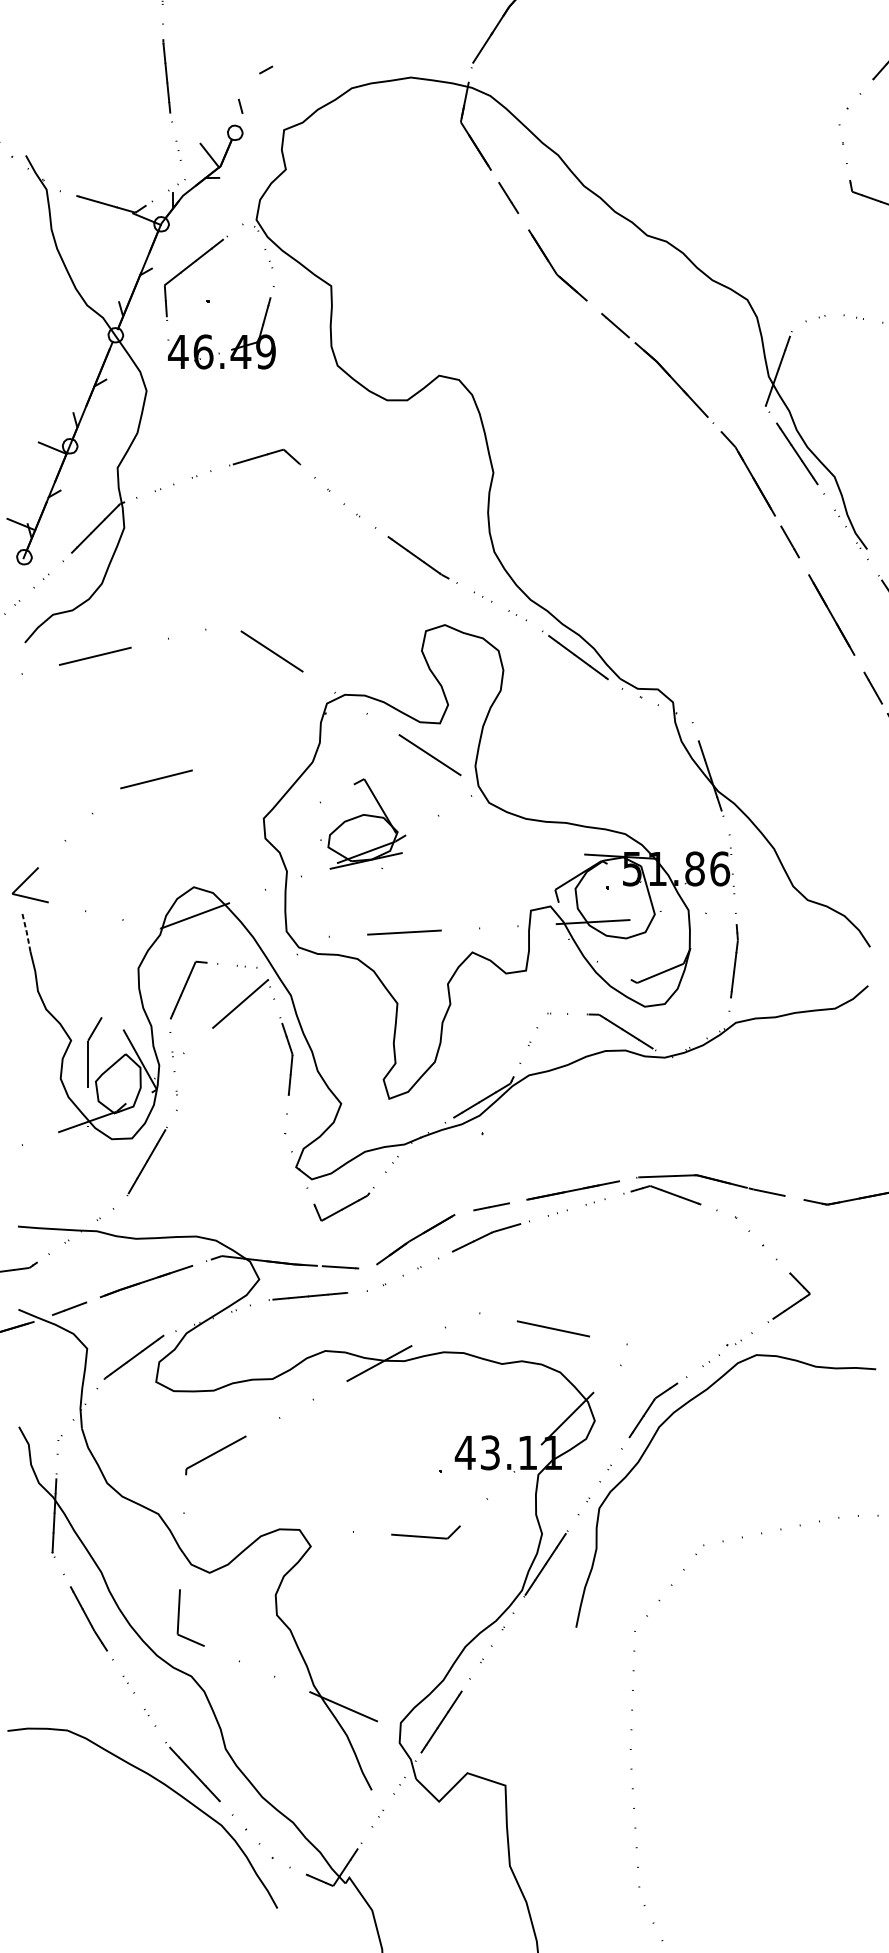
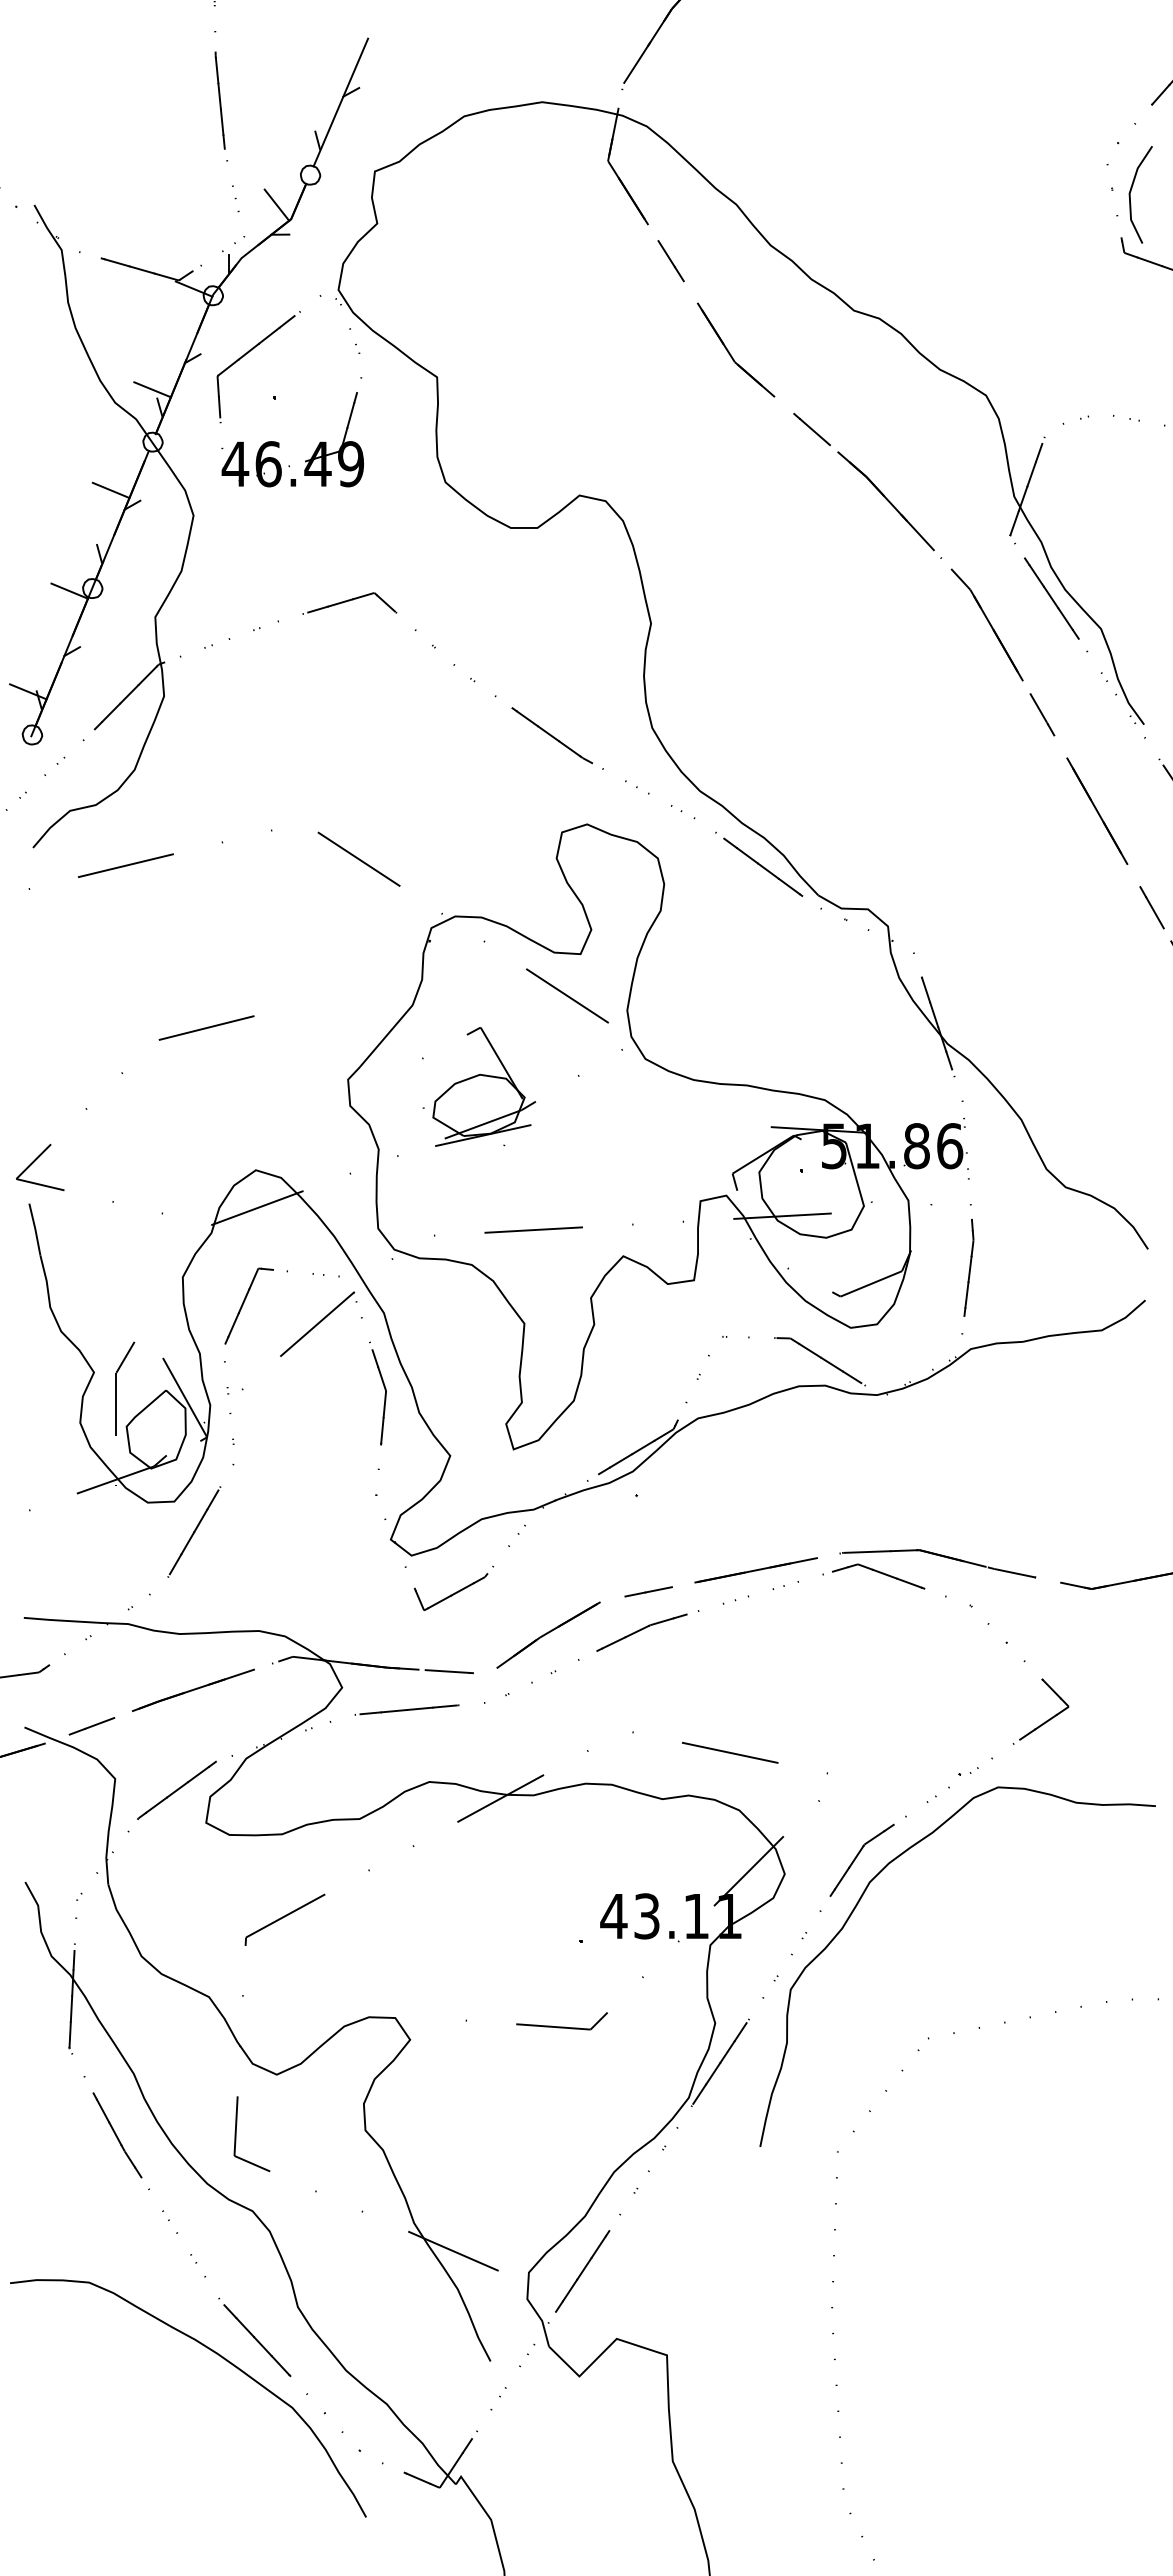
line: (258, 77) -> (340, 102), added
line: (857, 145) -> (1131, 191), added
line: (115, 295) -> (152, 389), added
line: (83, 371) -> (110, 490), added
line: (26, 932) -> (35, 1229), dashed -> solid

